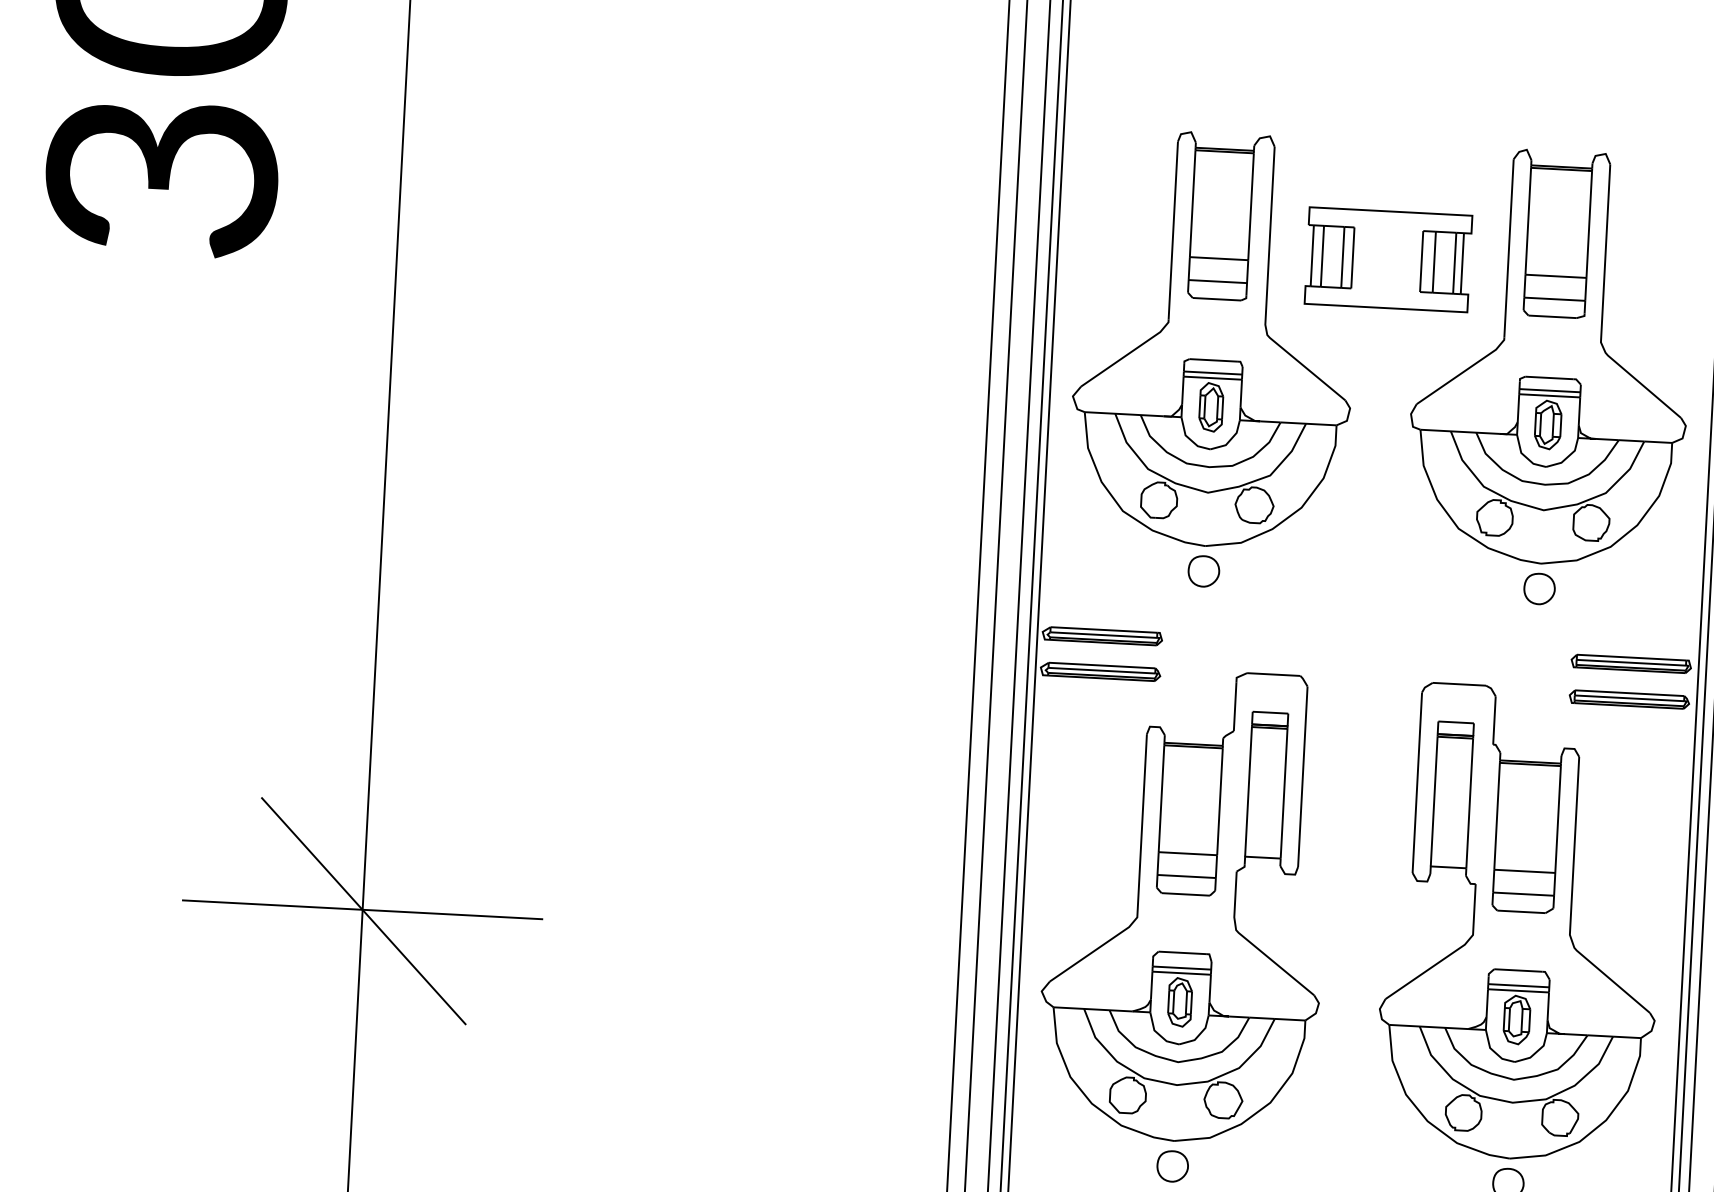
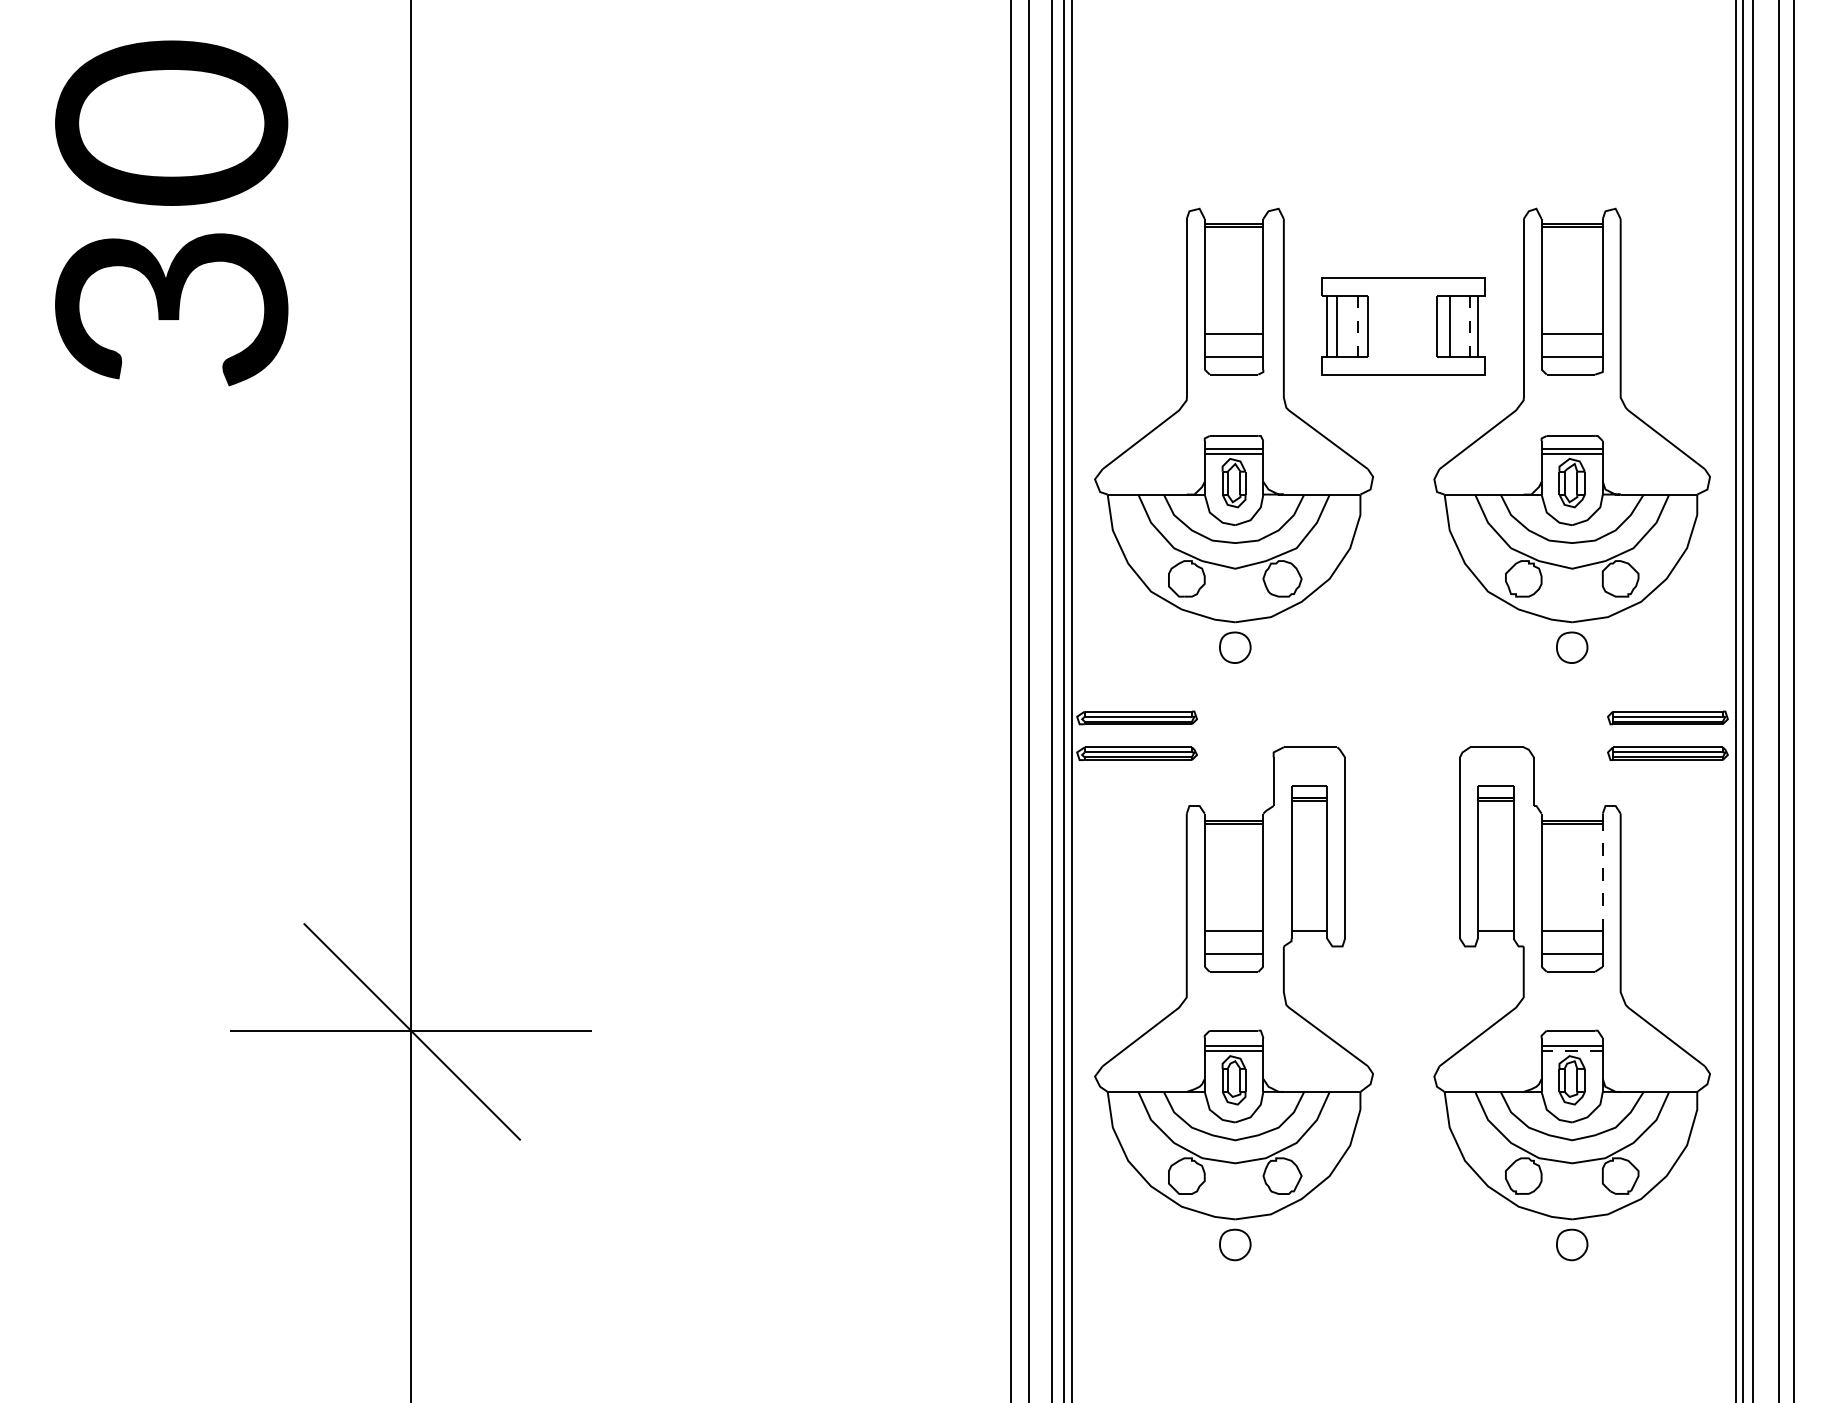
line: (1342, 257) -> (1357, 326), solid -> dashed
line: (1455, 263) -> (1470, 326), solid -> dashed
line: (1557, 819) -> (1602, 877), solid -> dashed
line: (1518, 991) -> (1572, 1051), solid -> dashed

